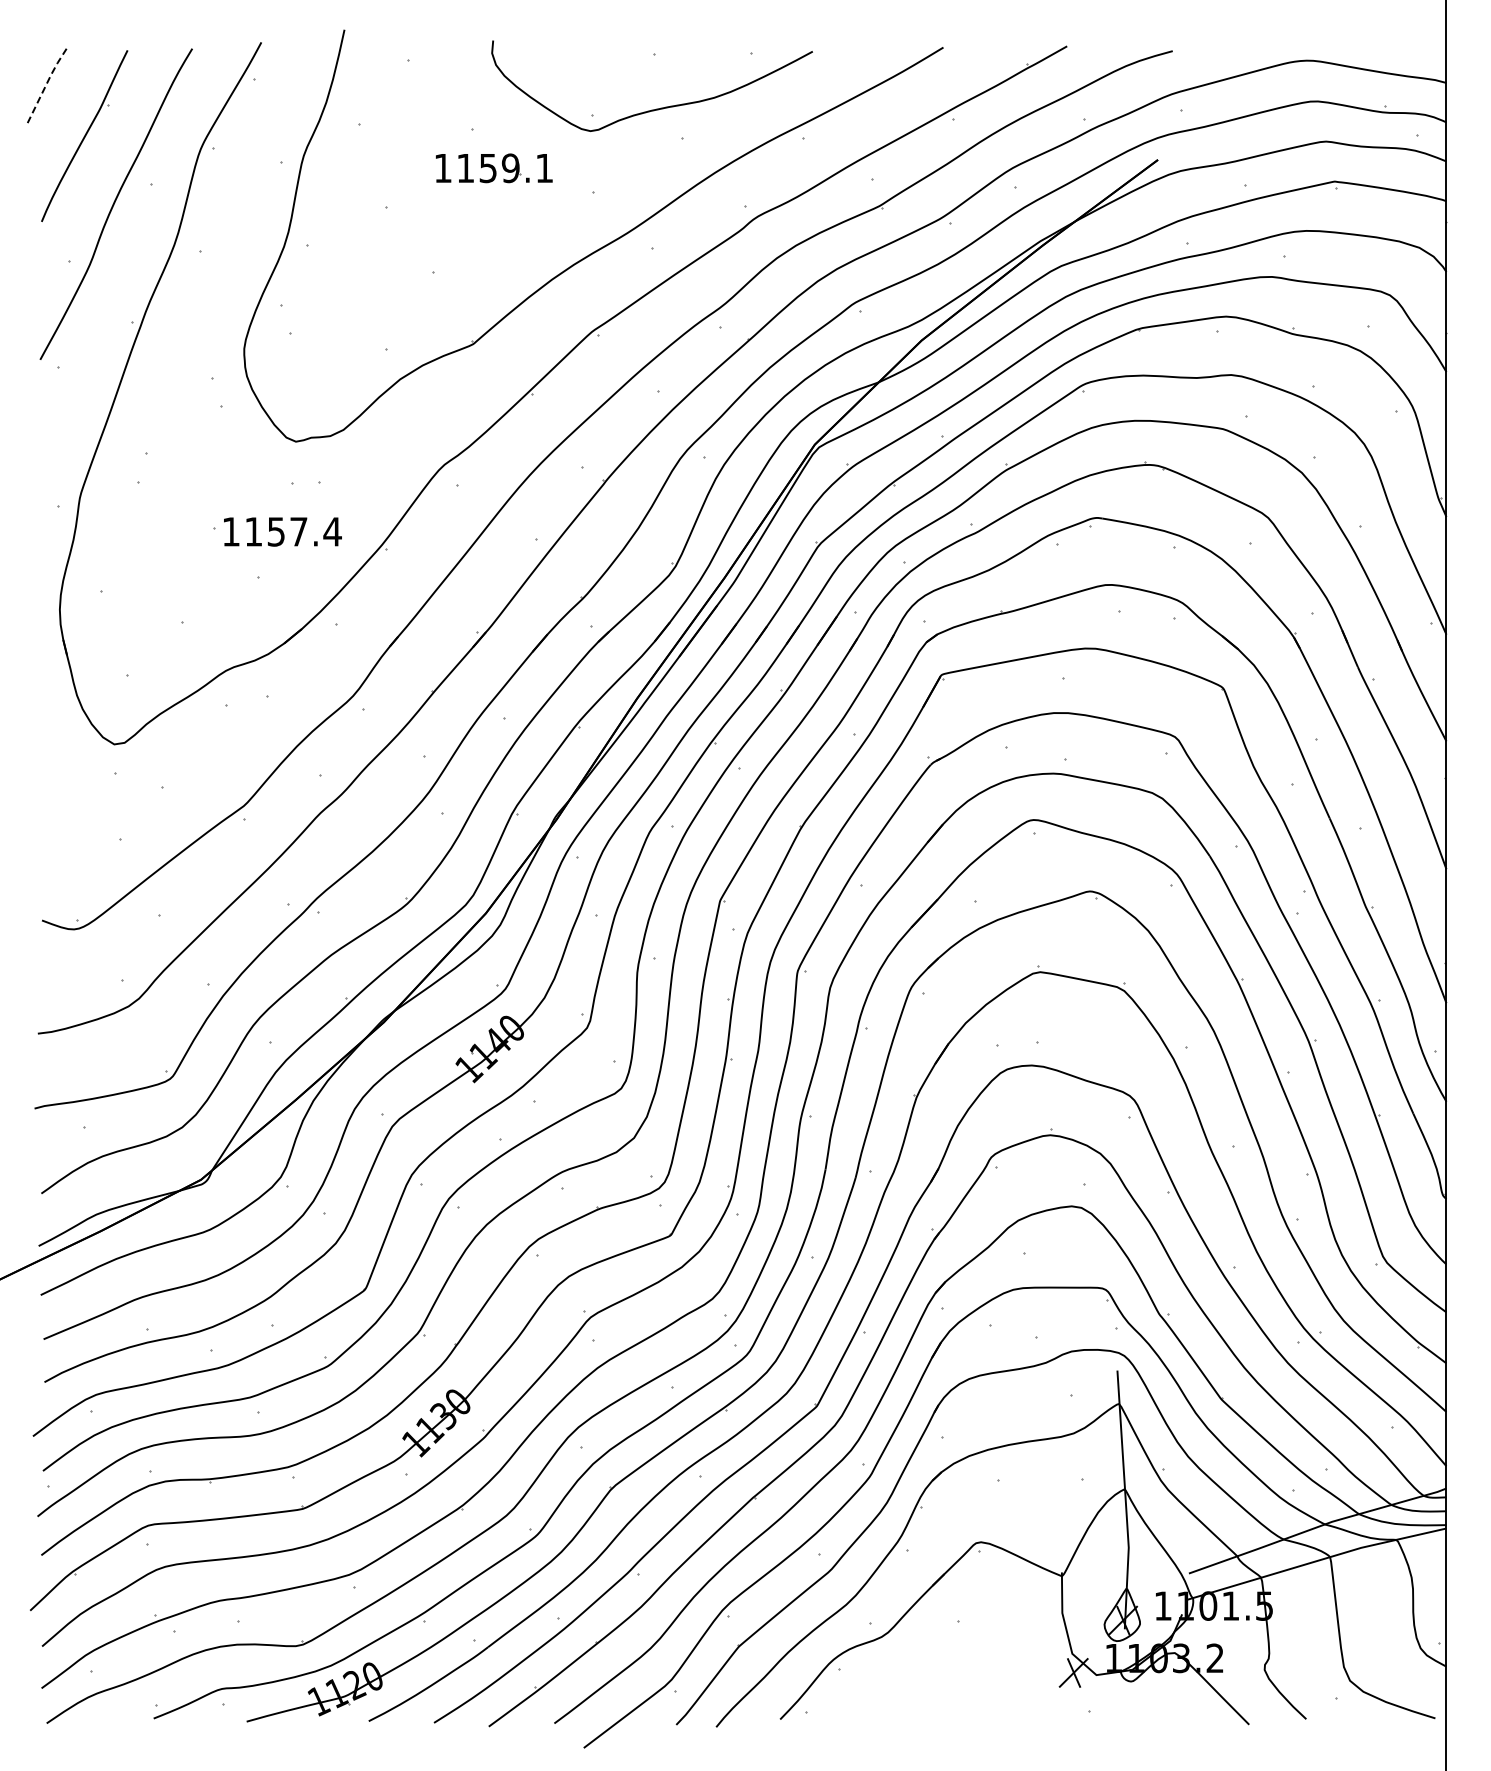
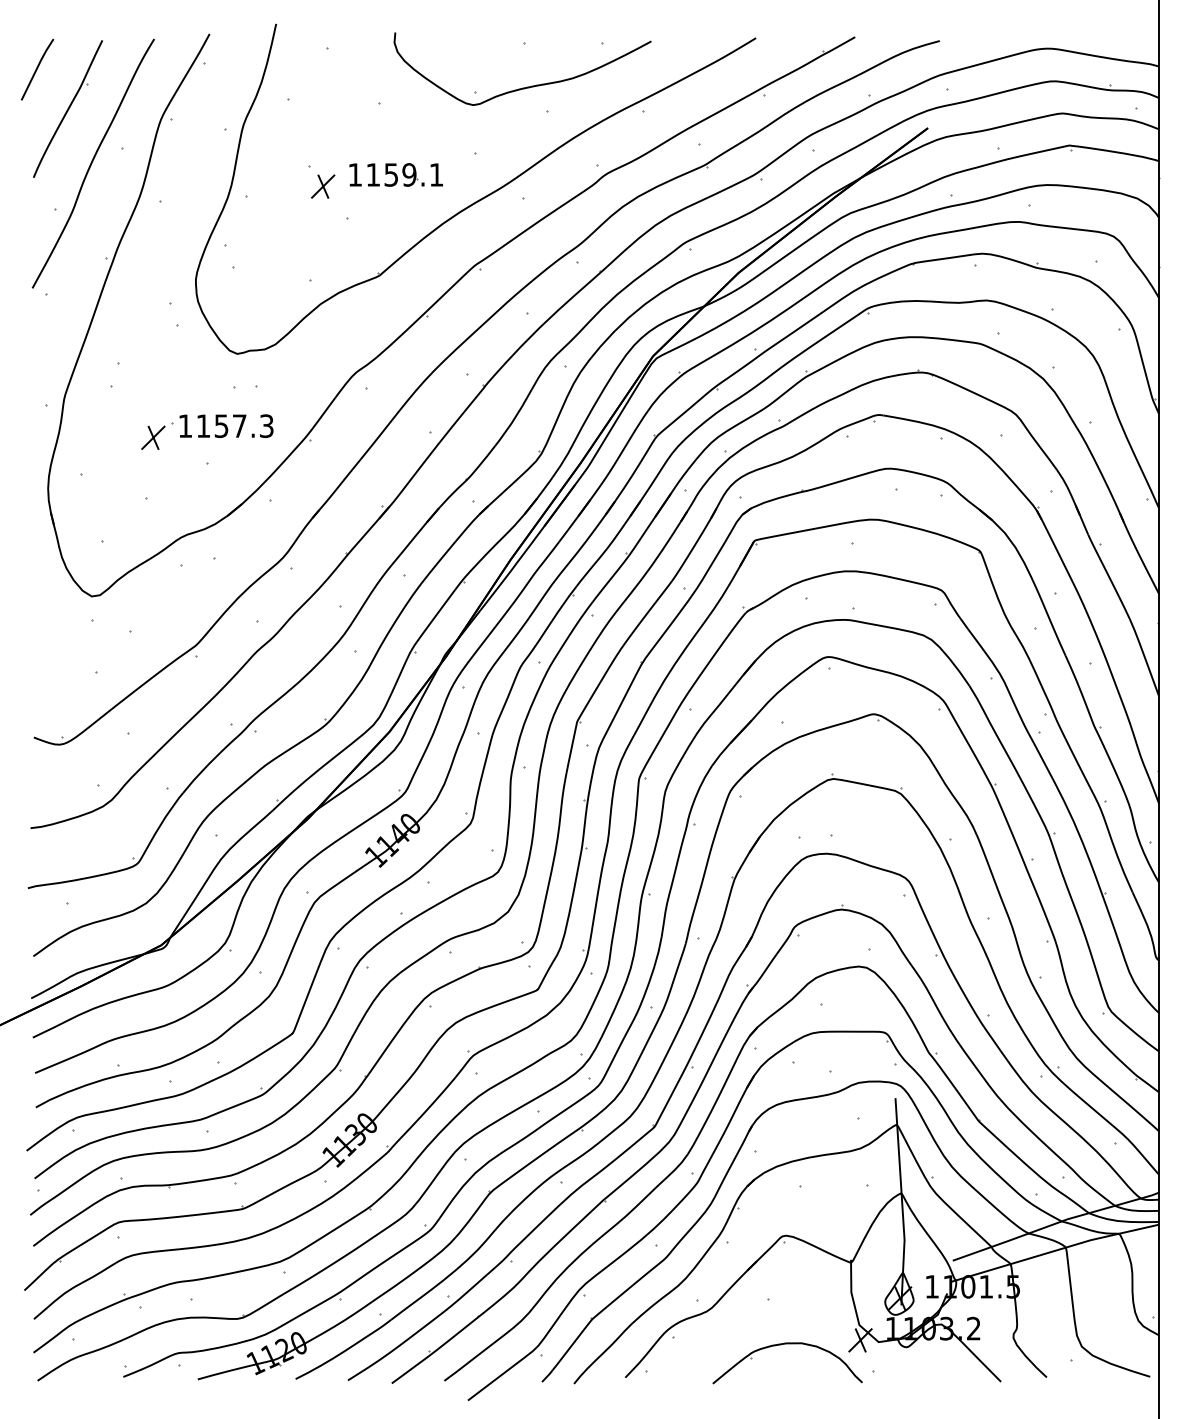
line: (46, 85) -> (37, 68), dashed -> solid
part: (494, 168) -> (396, 175), moved
part: (402, 232) -> (322, 186), added
text: (332, 531) -> (266, 425), 1157.4 -> 1157.3
part: (191, 546) -> (153, 437), added
part: (977, 1678) -> (783, 1344), added

